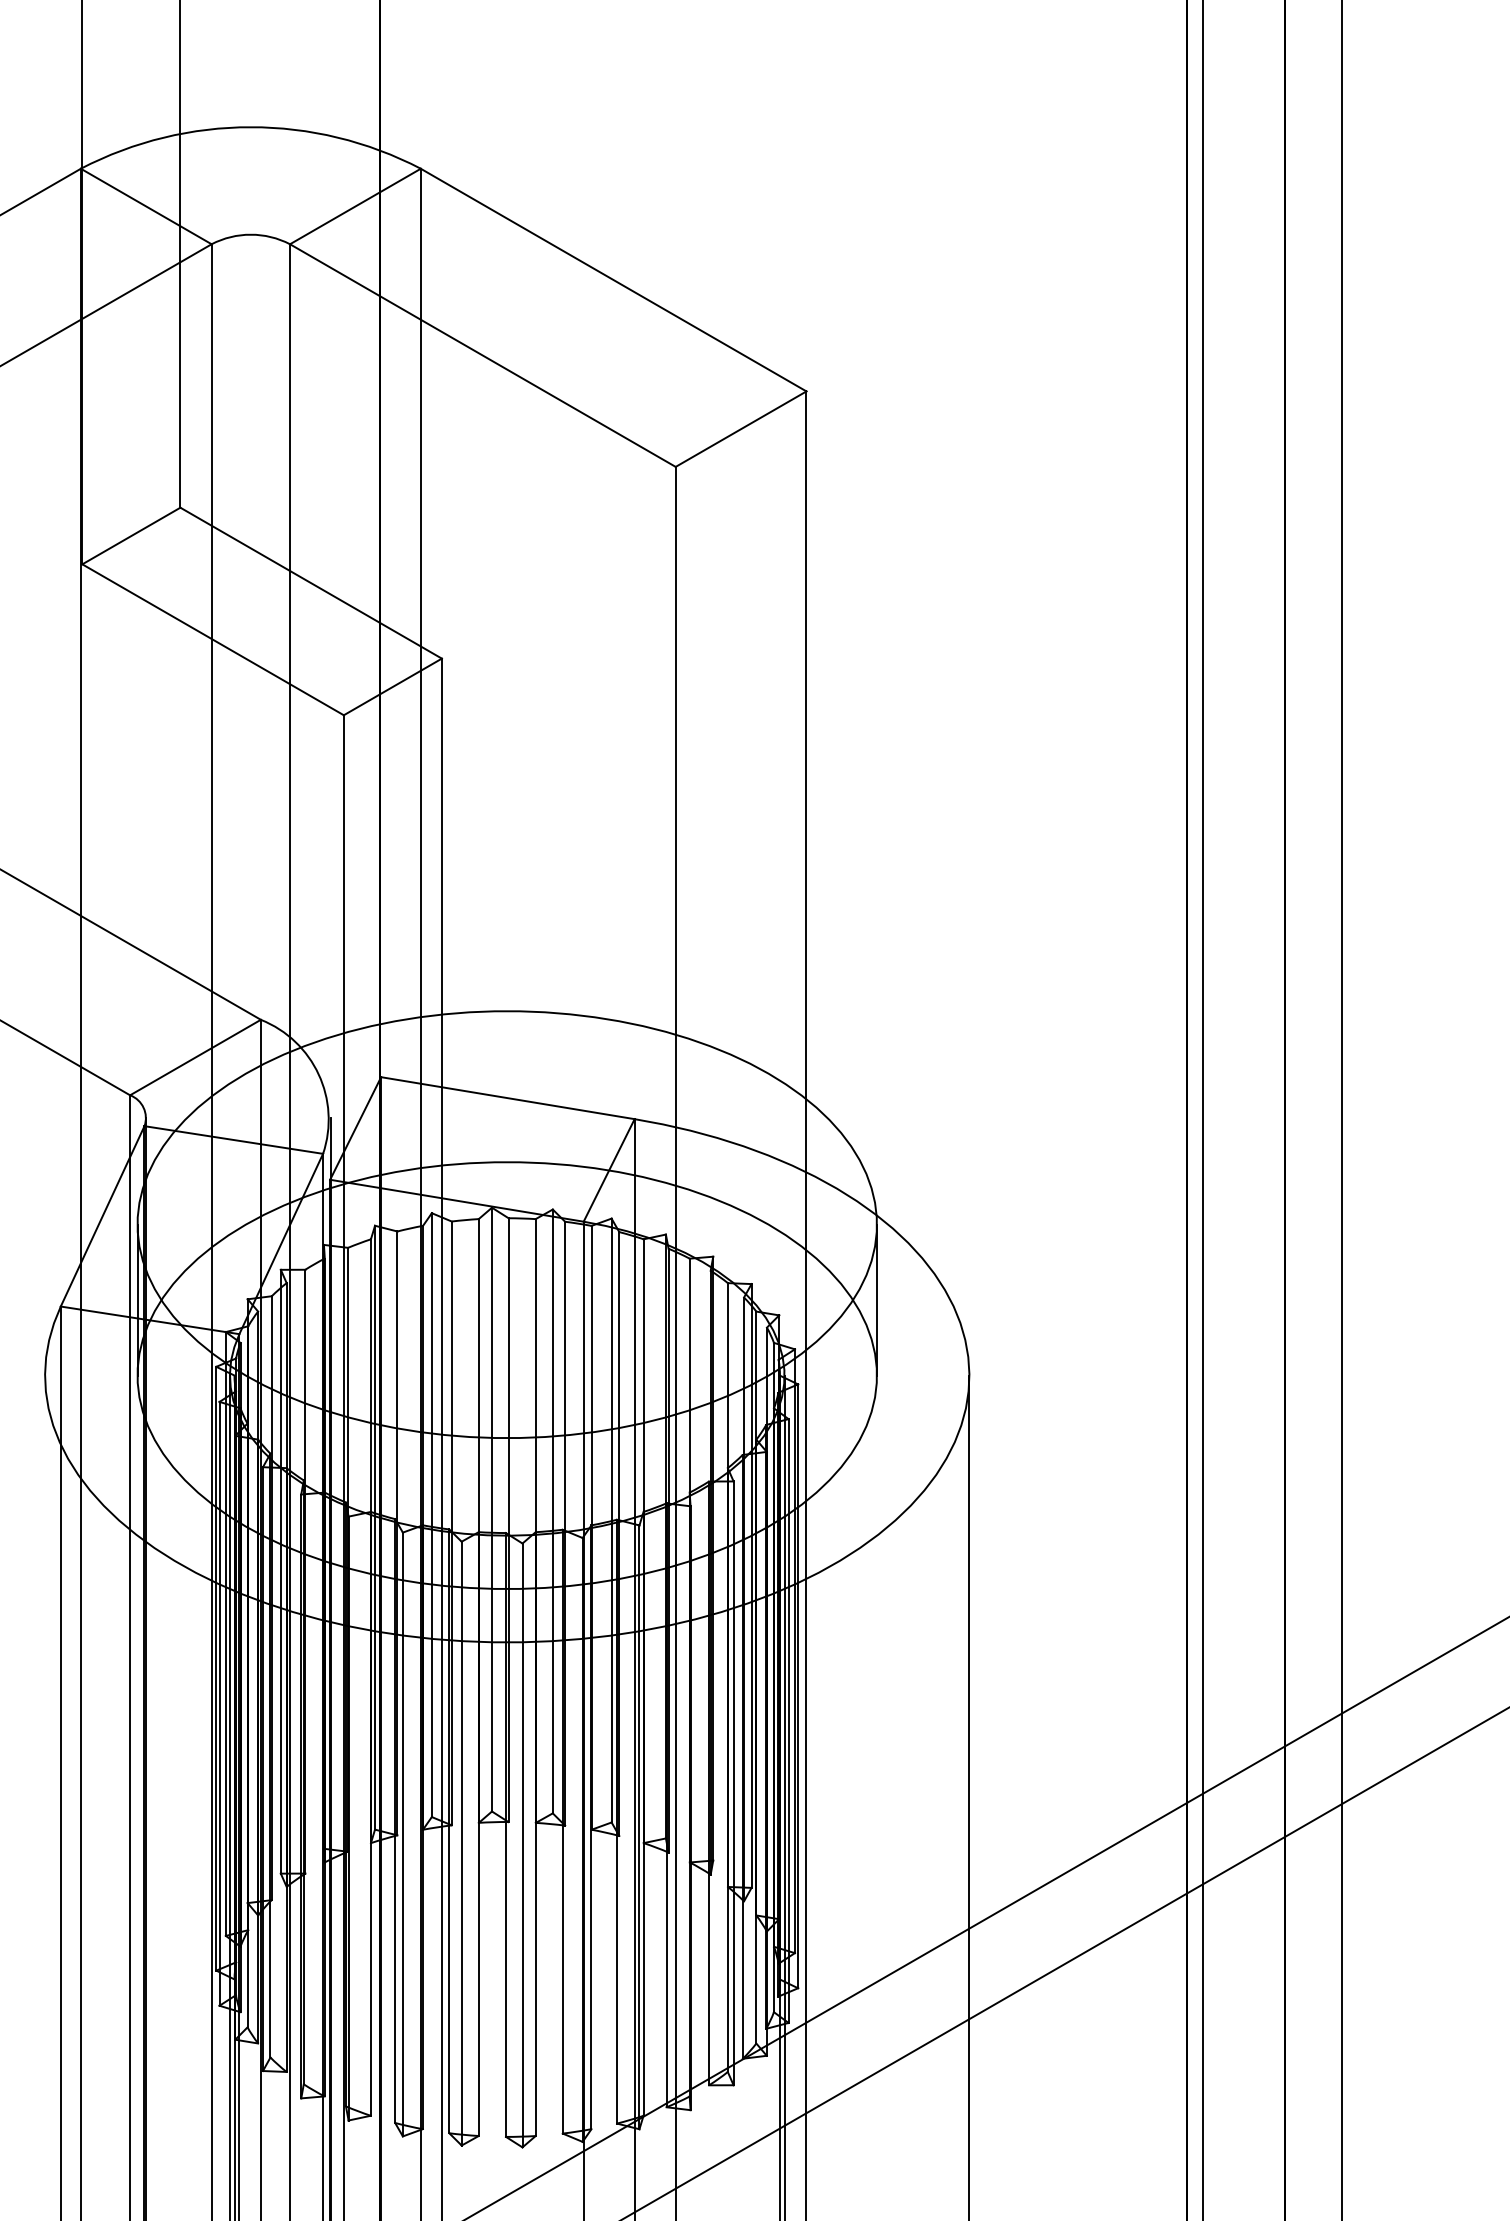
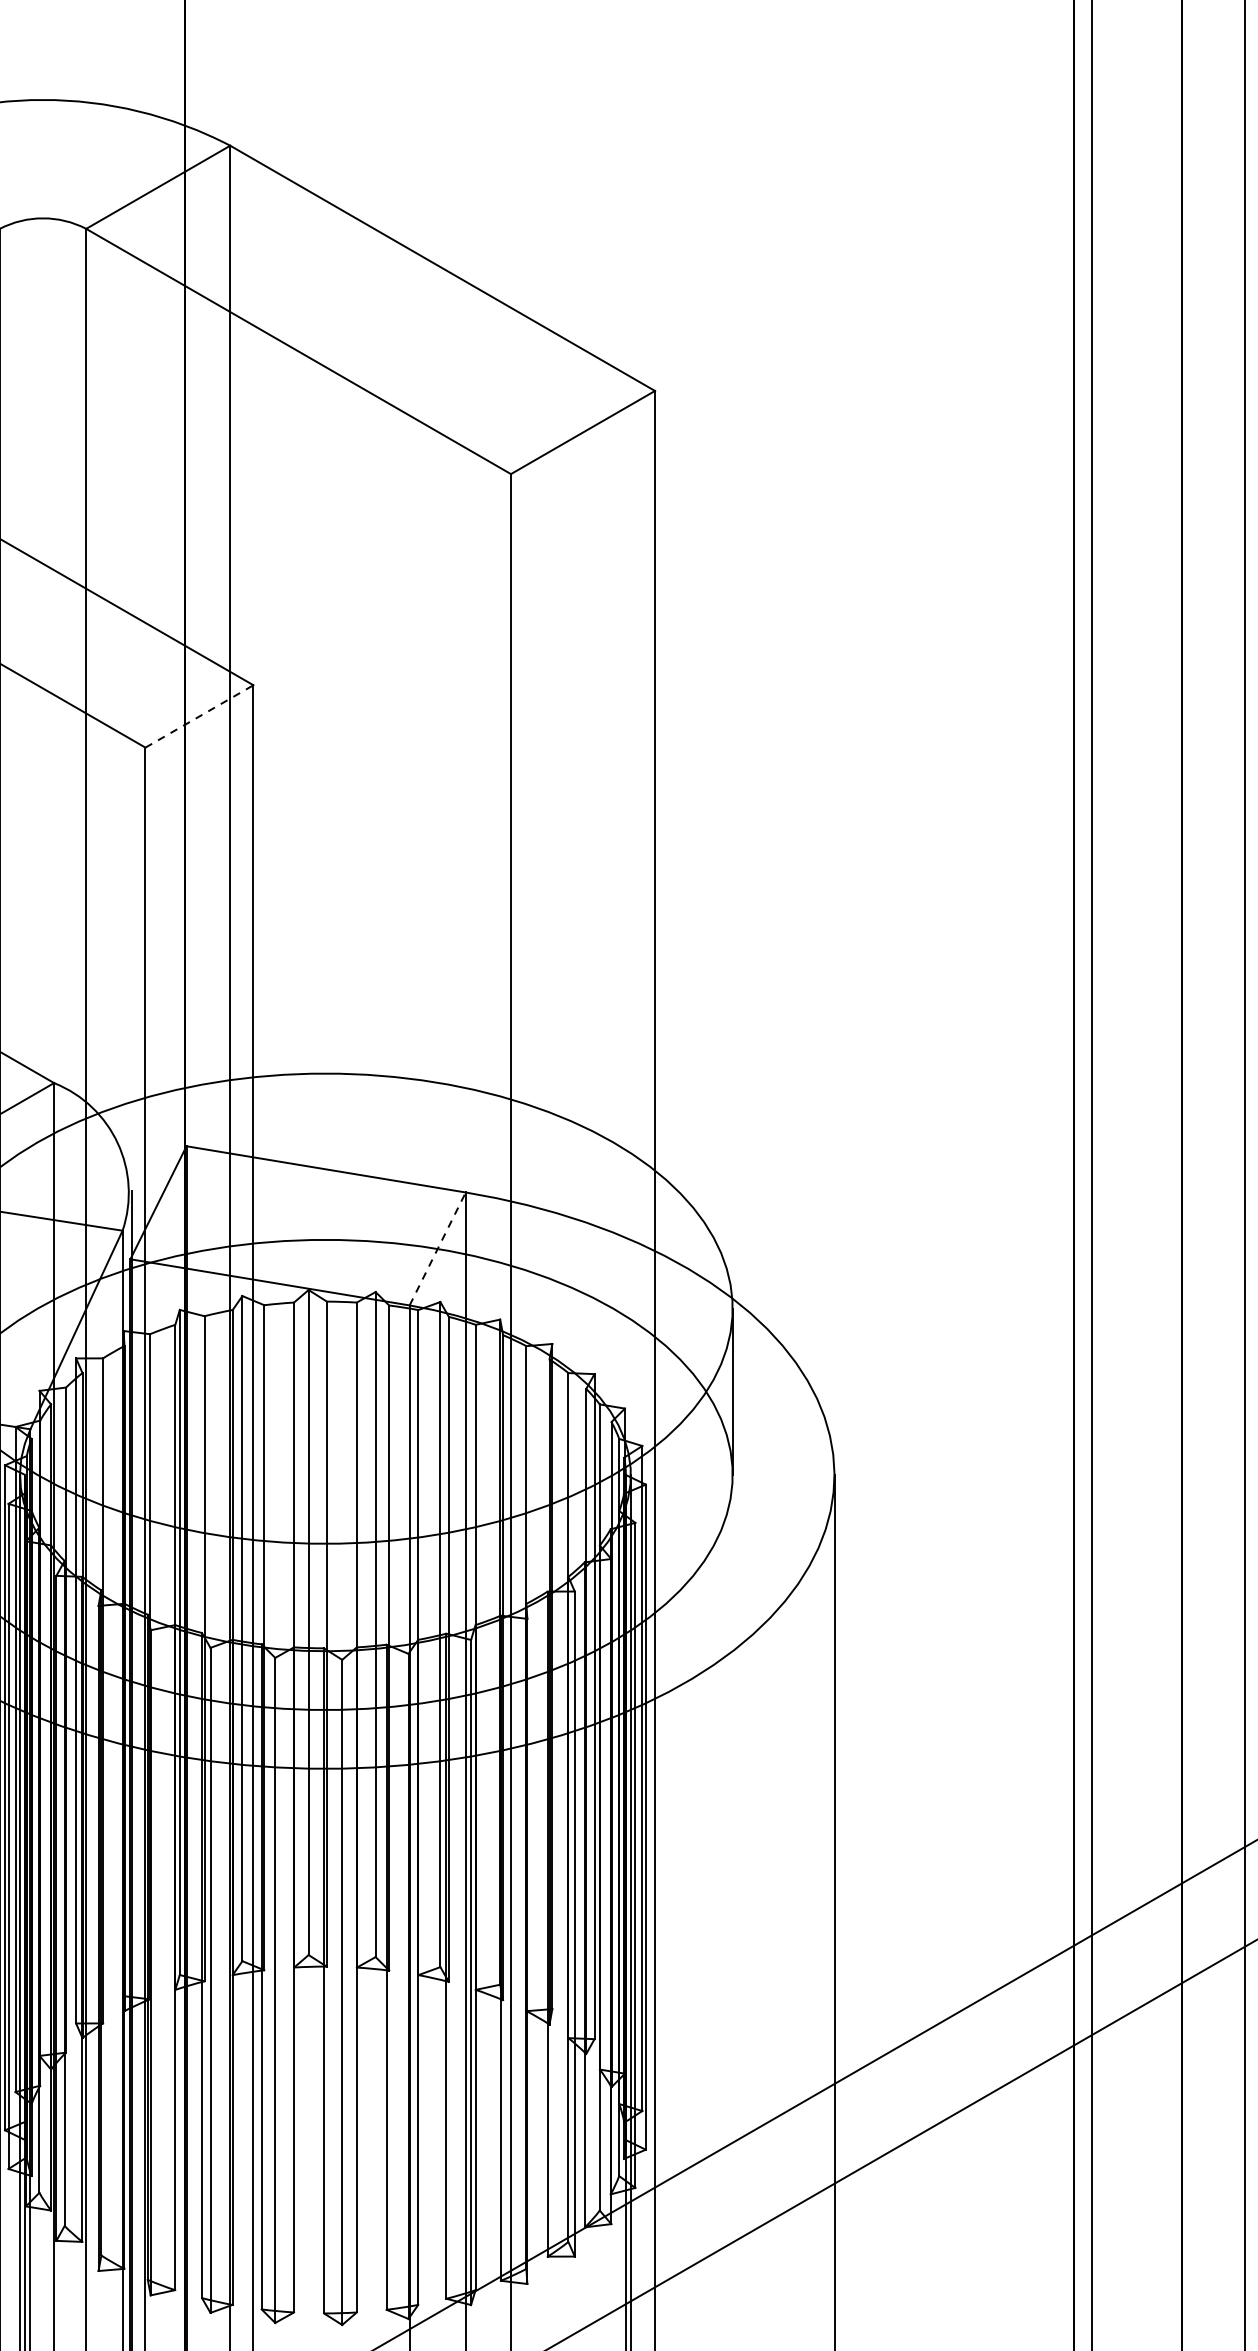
line: (392, 686) -> (199, 715), solid -> dashed
line: (609, 1169) -> (438, 1247), solid -> dashed

